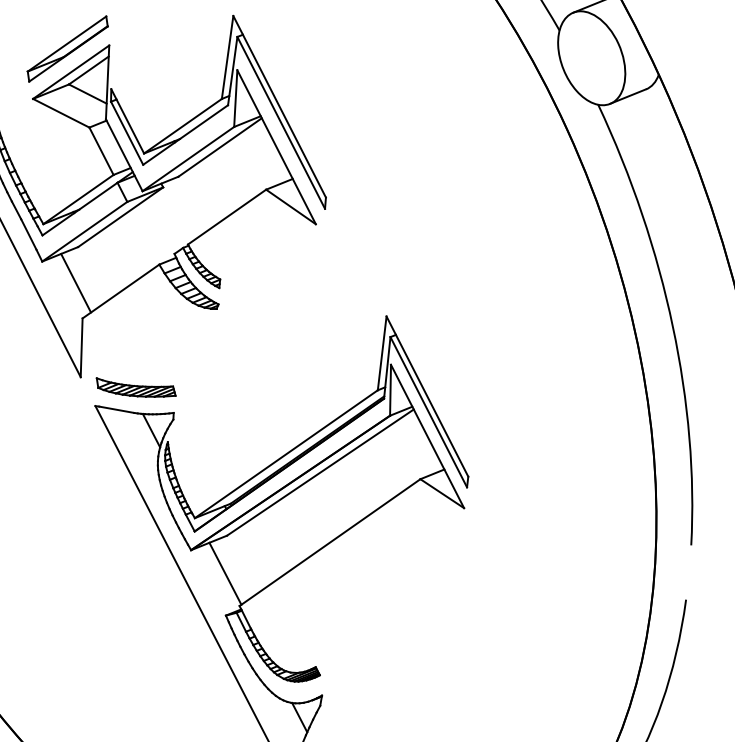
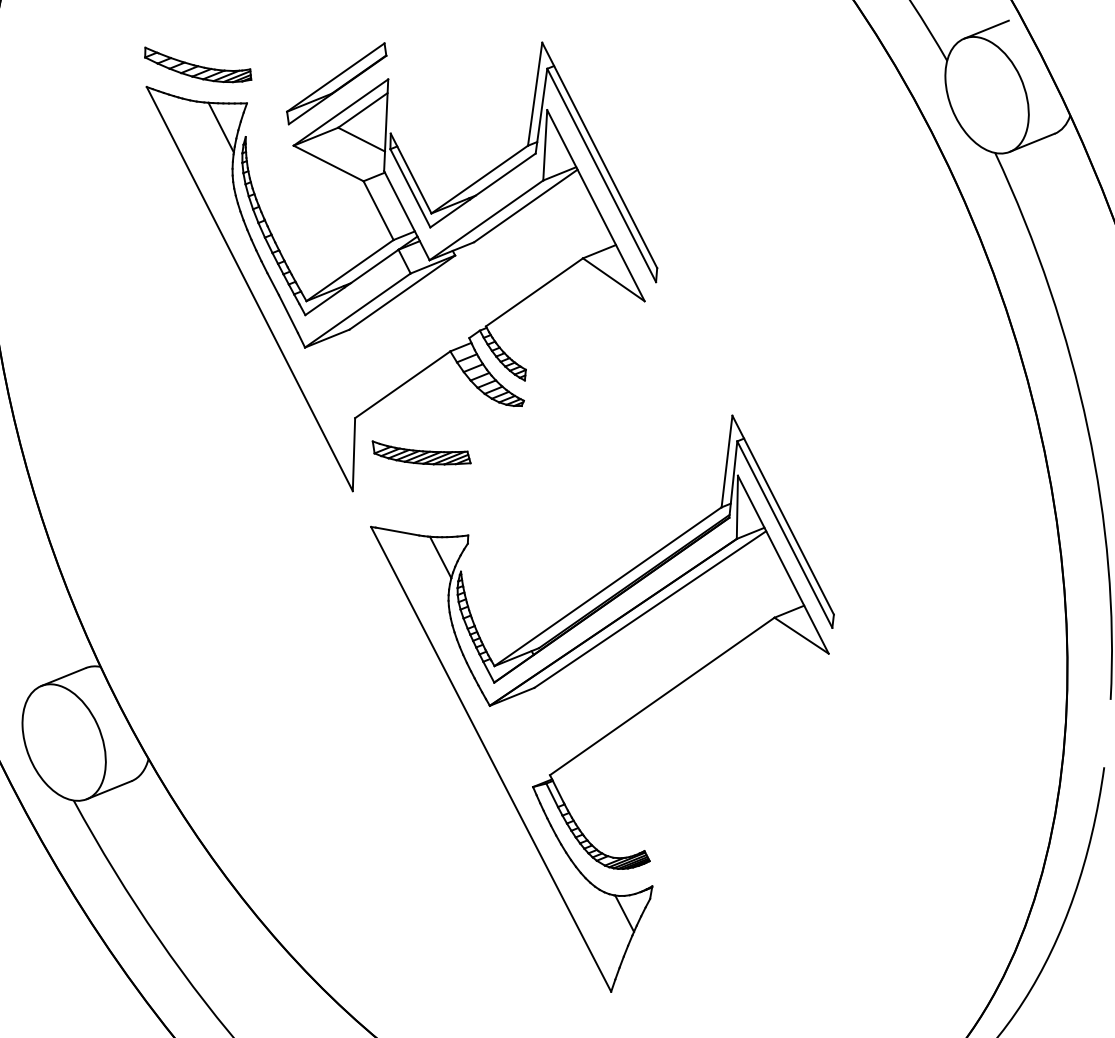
line: (75, 283) -> (346, 374), removed
part: (136, 387) -> (421, 452), moved
line: (225, 573) -> (532, 734), removed

